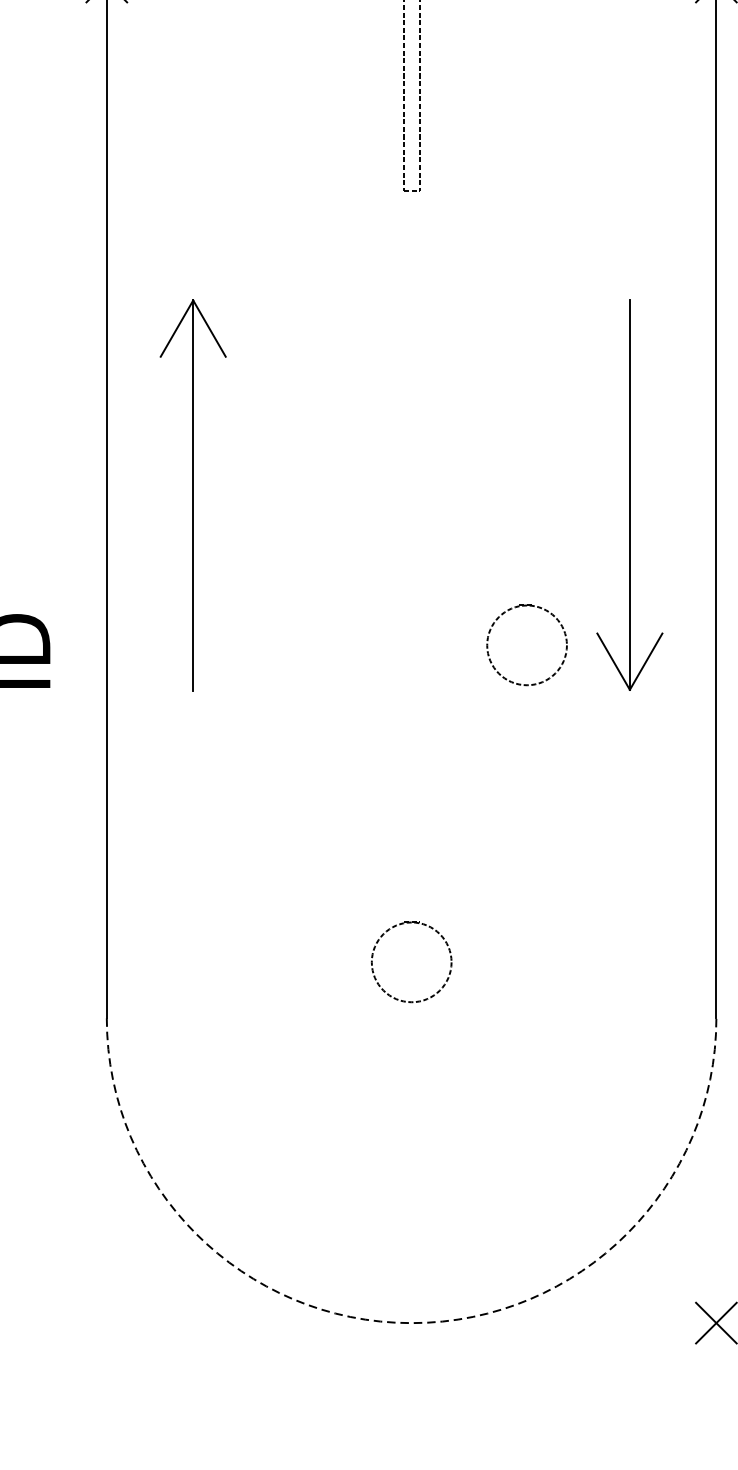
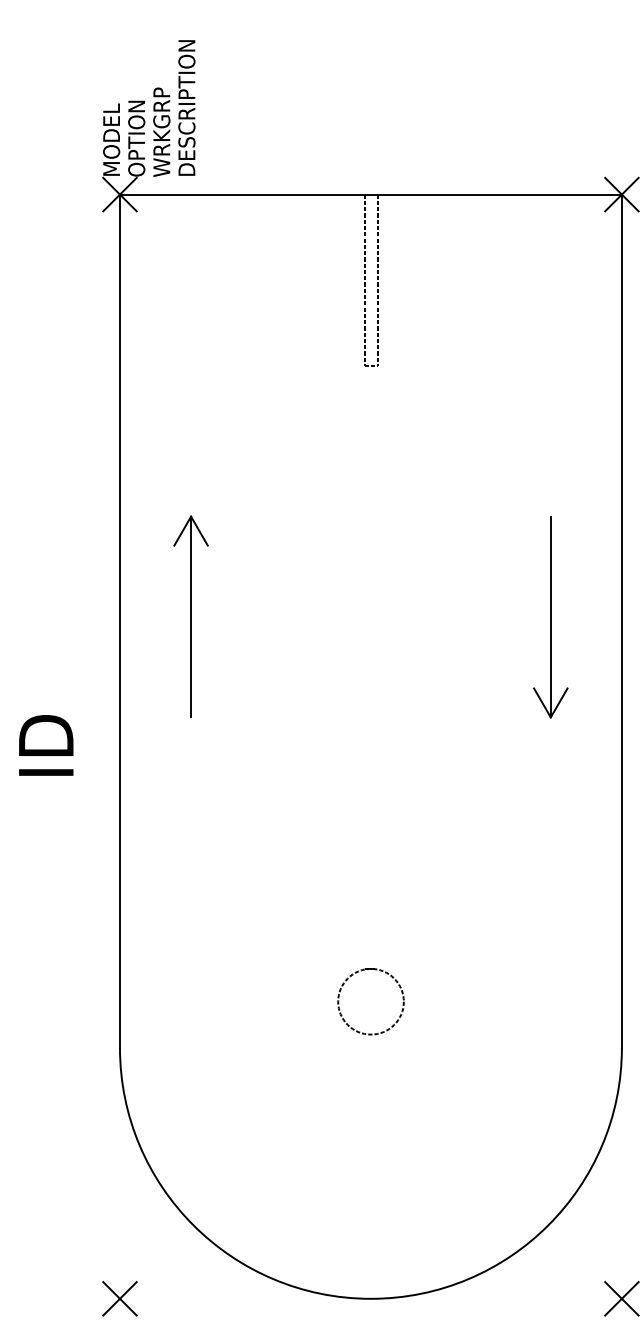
part: (192, 494) -> (190, 616), size x0.62
part: (629, 495) -> (550, 617), size x0.62
circle: (526, 645) -> (465, 740), removed
part: (106, 1322) -> (119, 1298), added
arc: (411, 1322) -> (370, 1298), dashed -> solid

